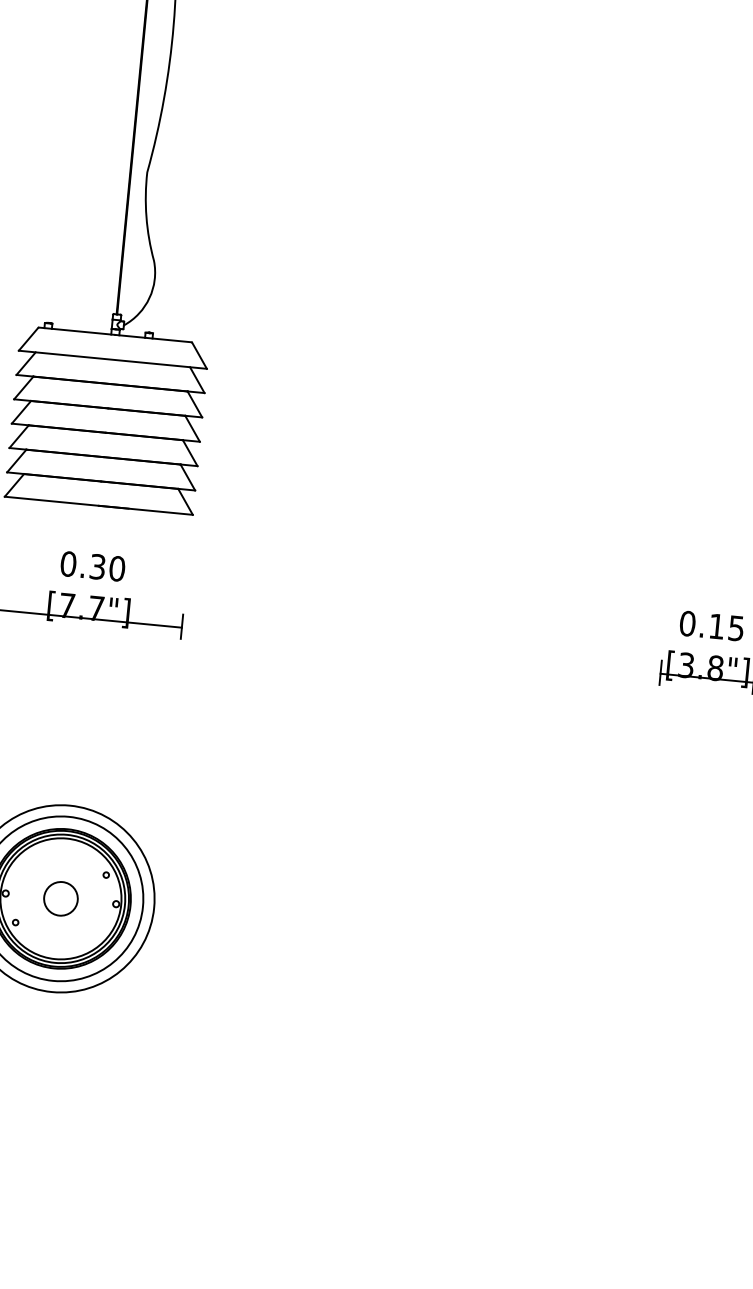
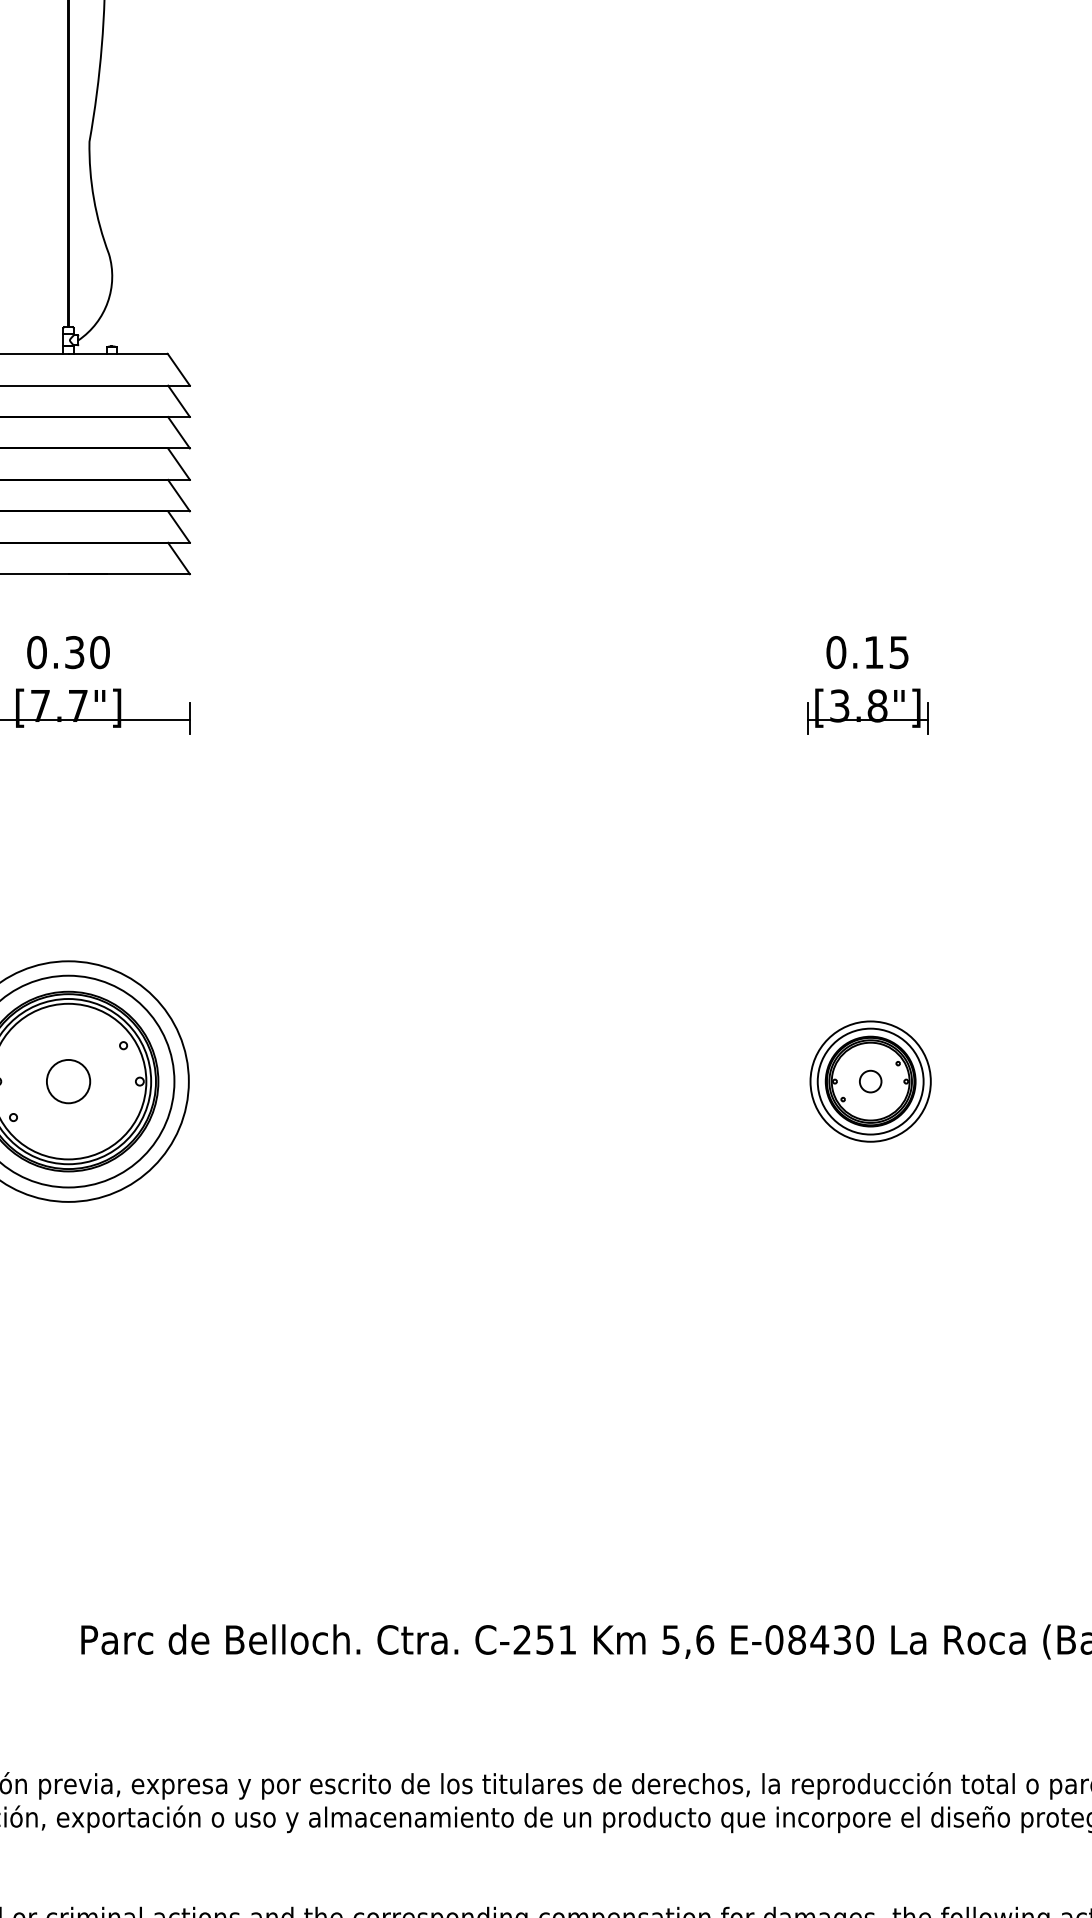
part: (682, 958) -> (870, 1081), added

